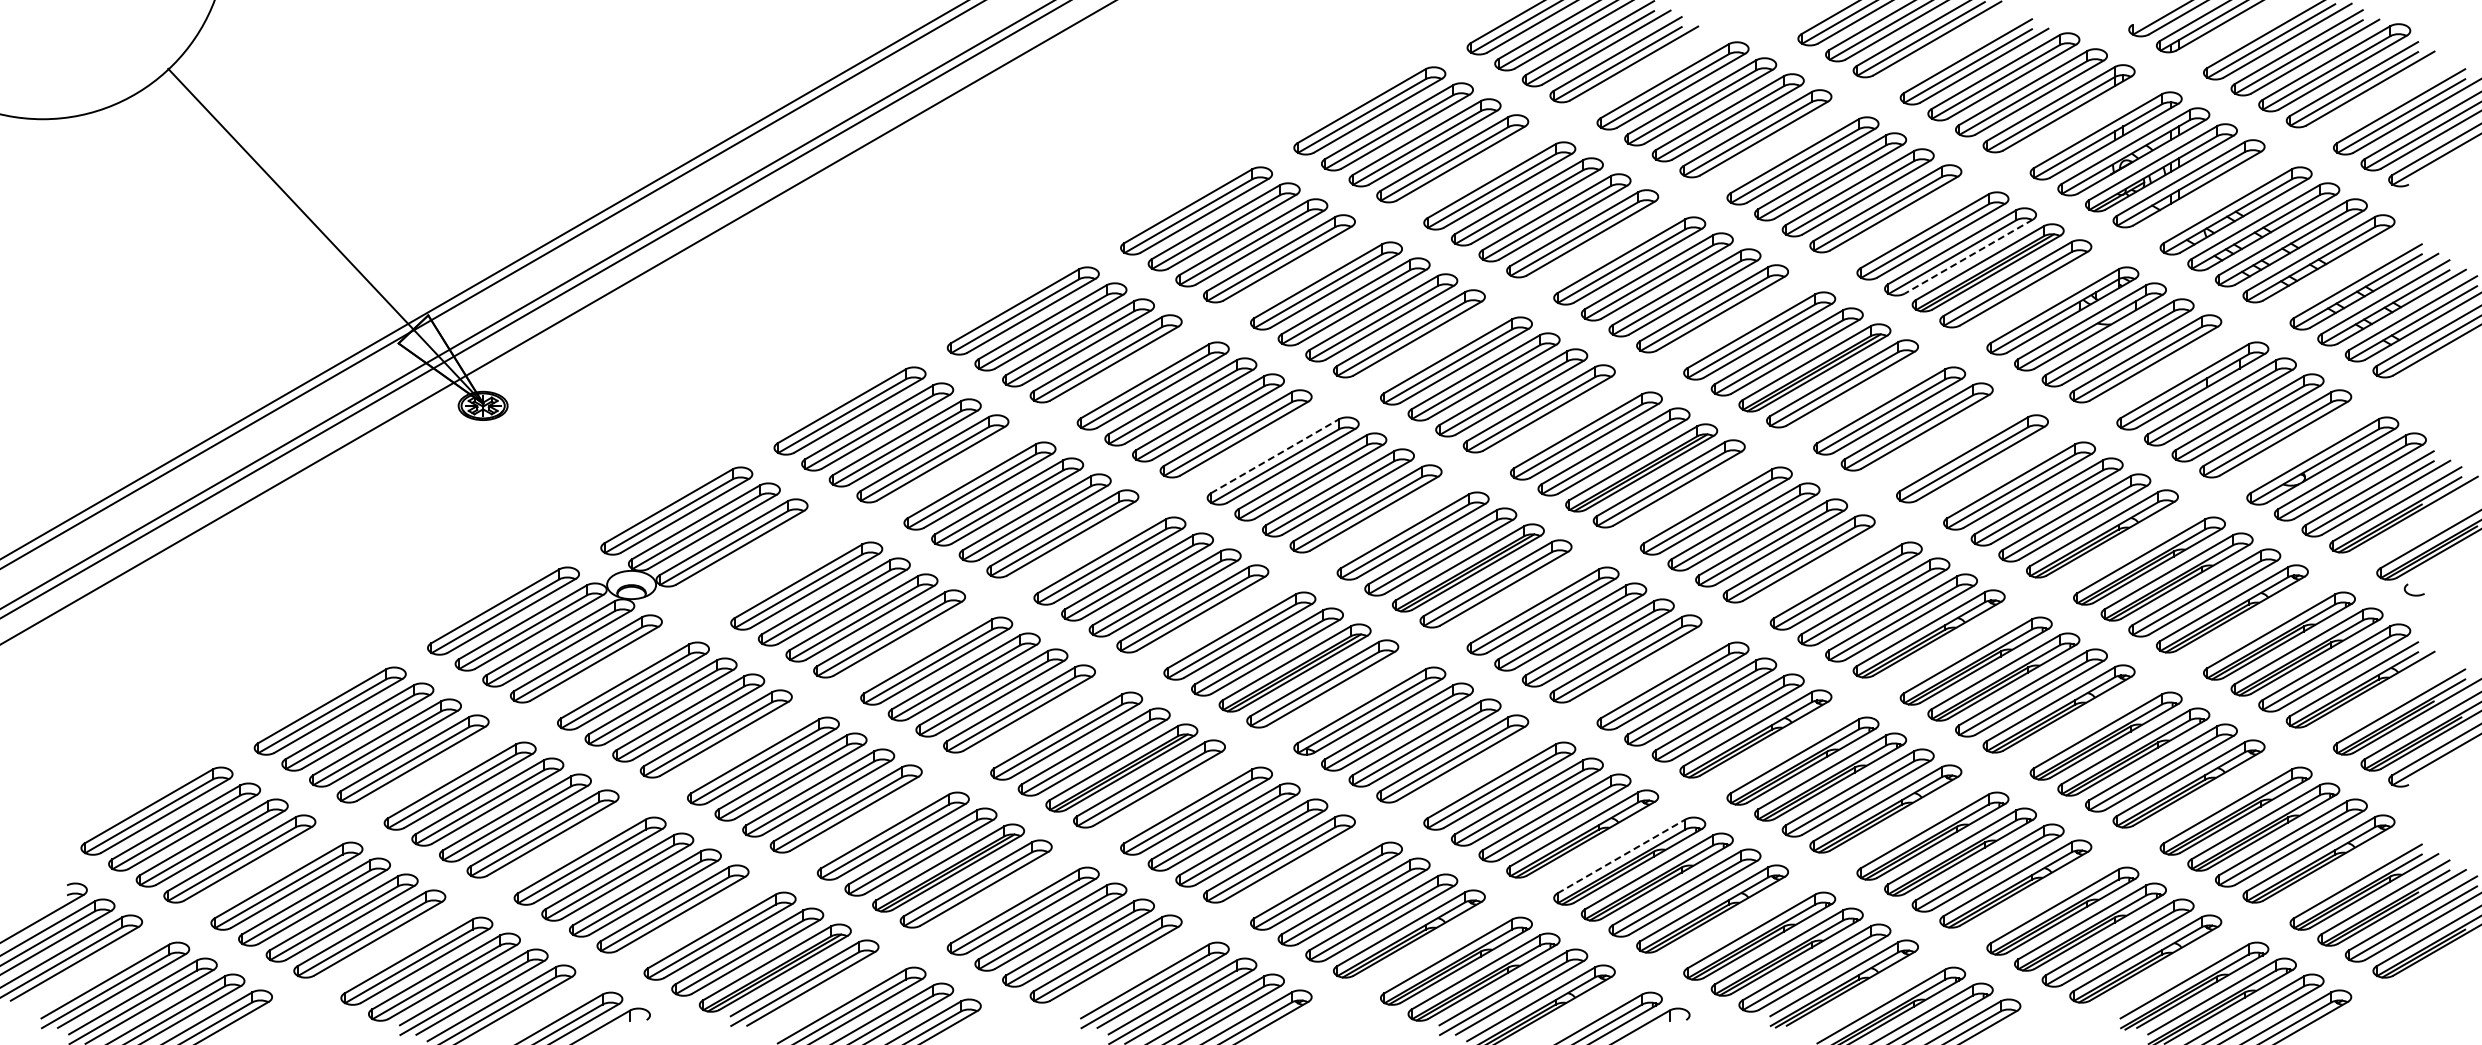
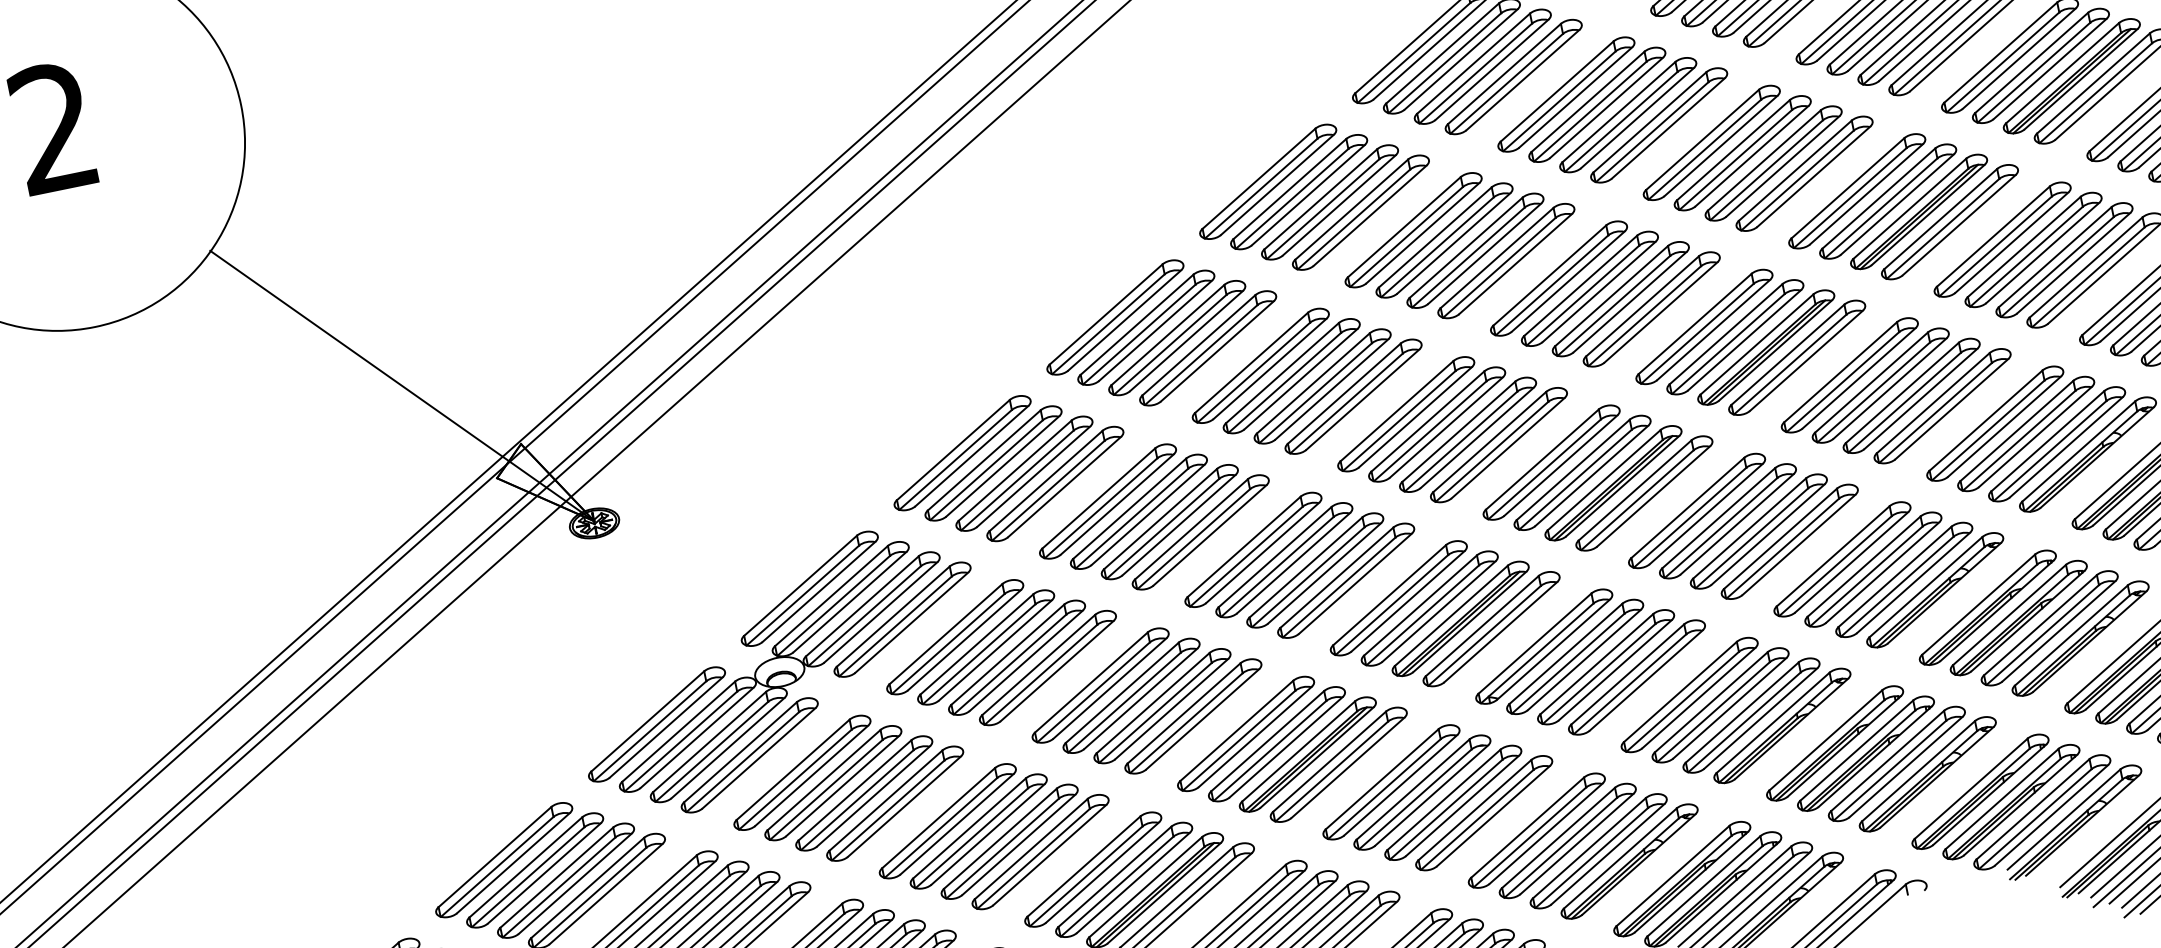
line: (1968, 256) -> (2049, 68), dashed -> solid
part: (1944, 442) -> (2064, 259), added
line: (1274, 456) -> (1396, 411), dashed -> solid
part: (759, 558) -> (902, 619), added
line: (1621, 856) -> (1825, 740), dashed -> solid

